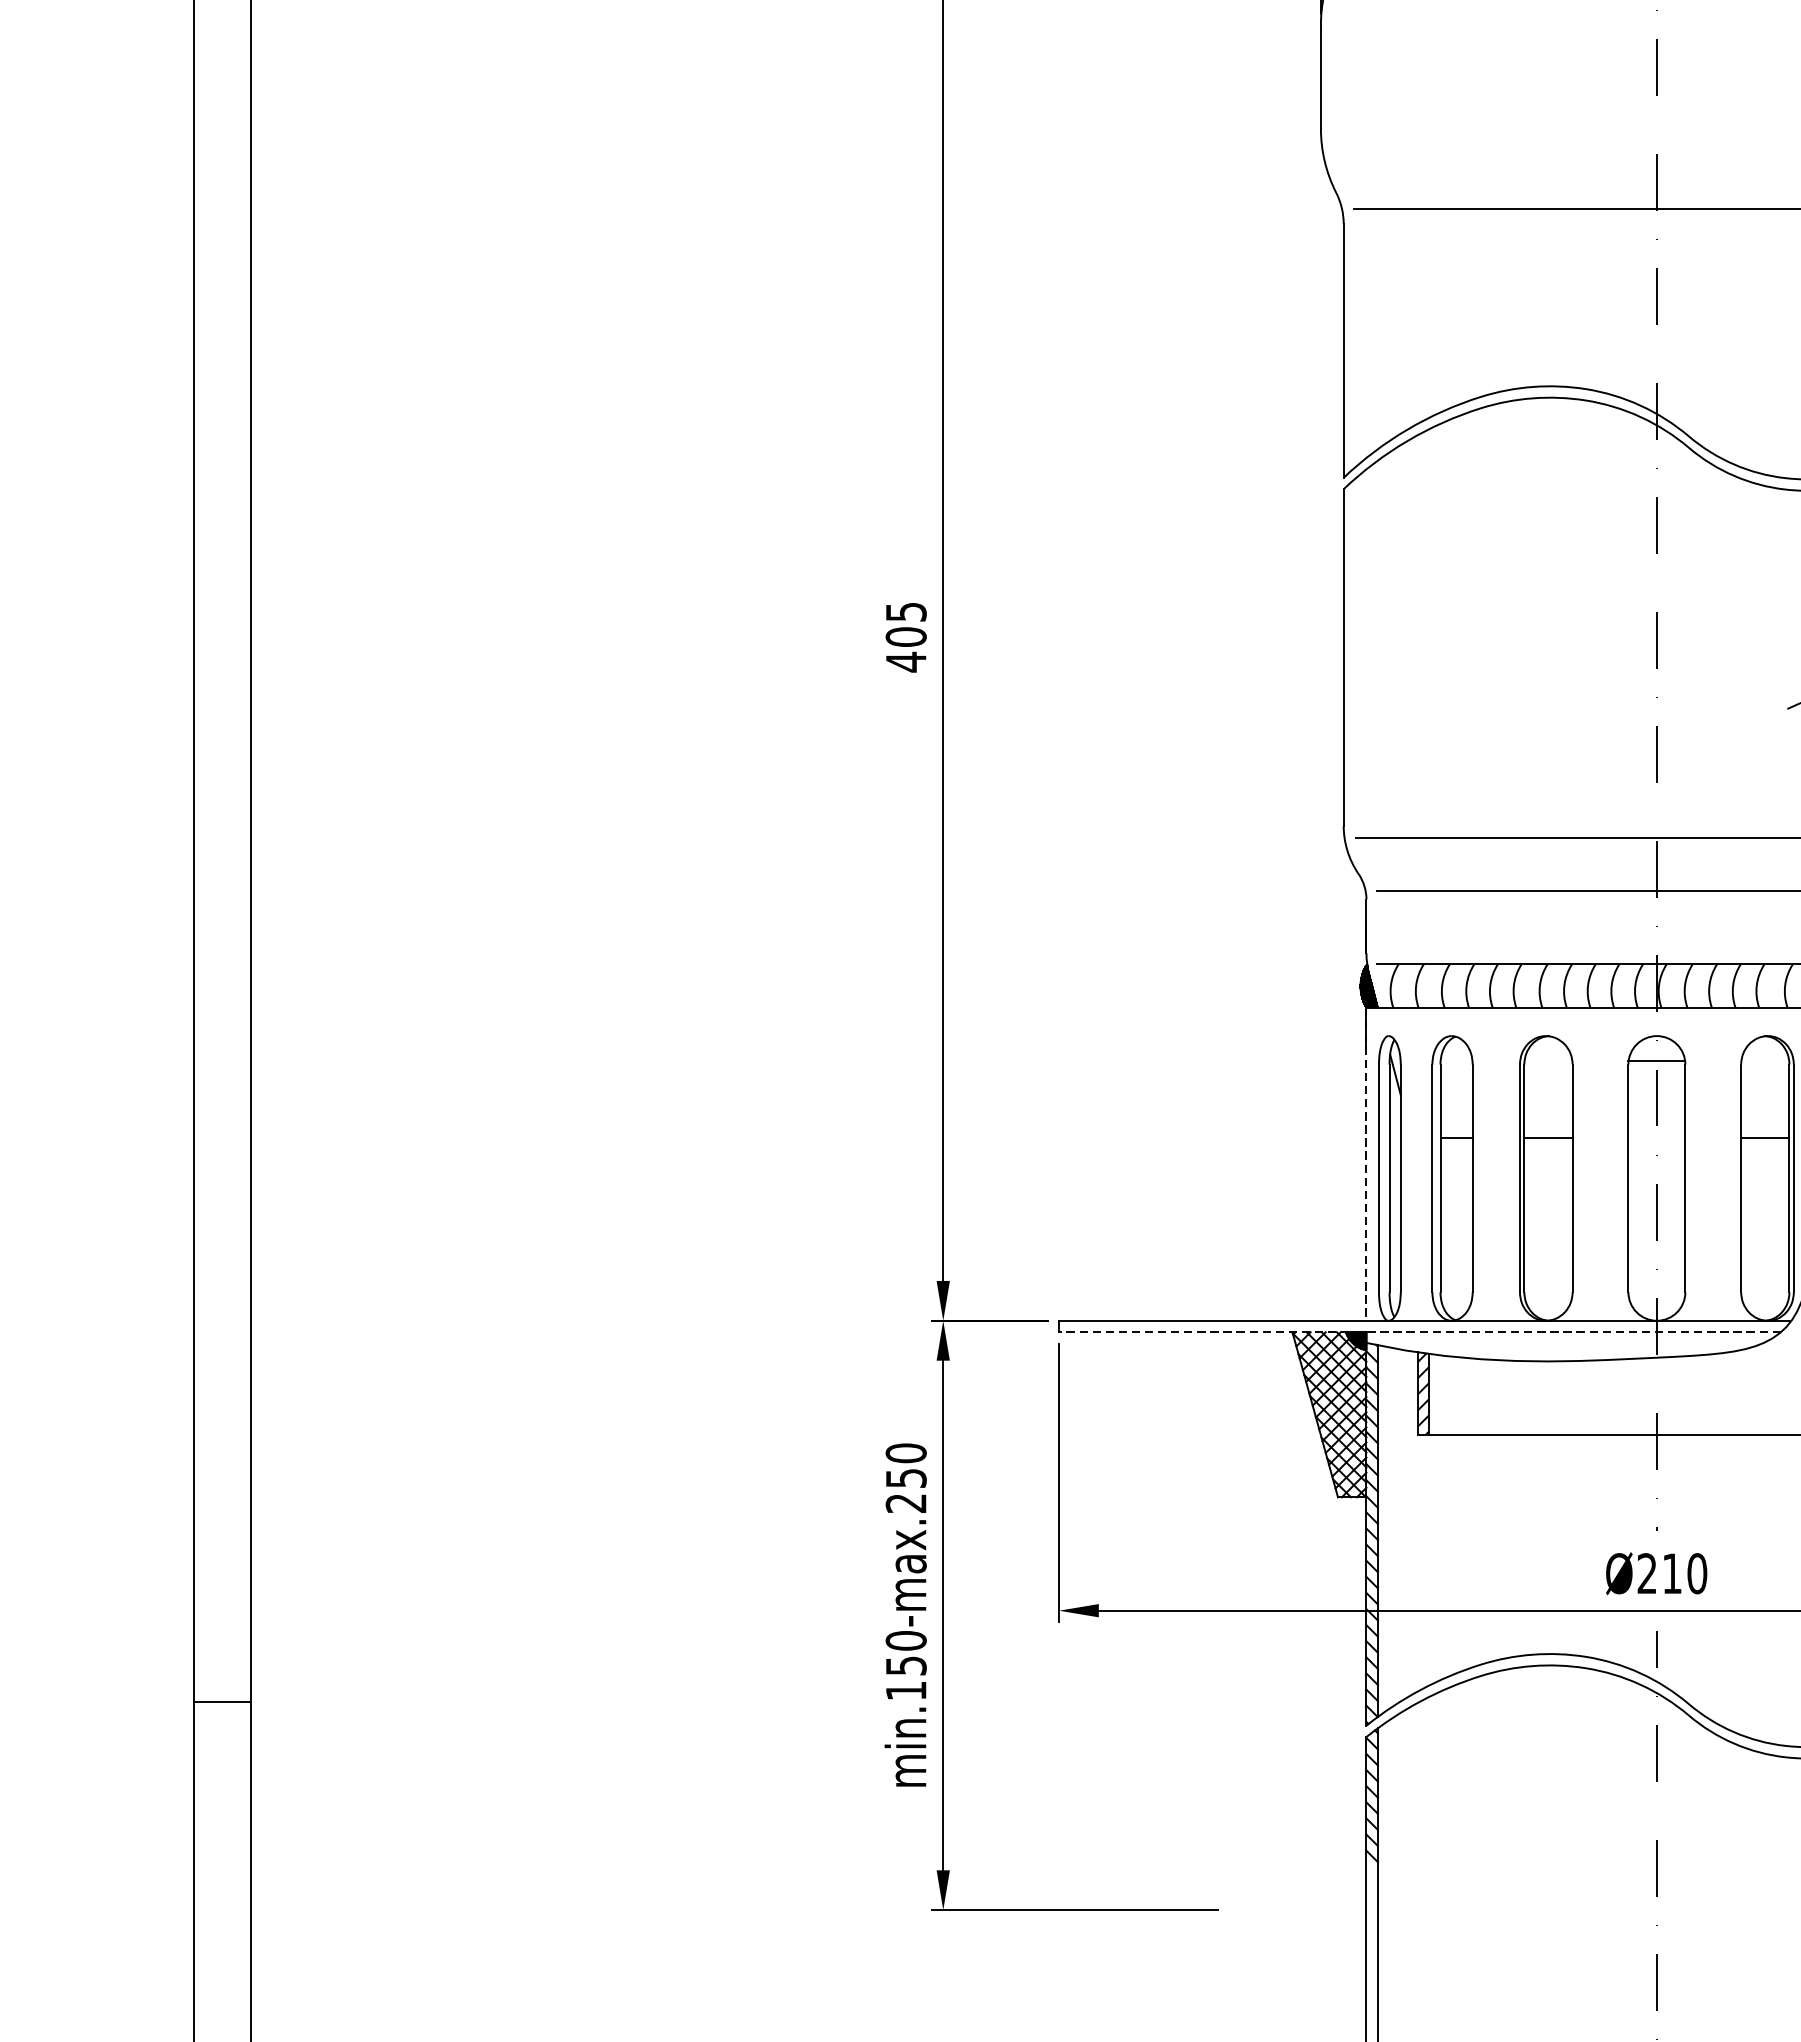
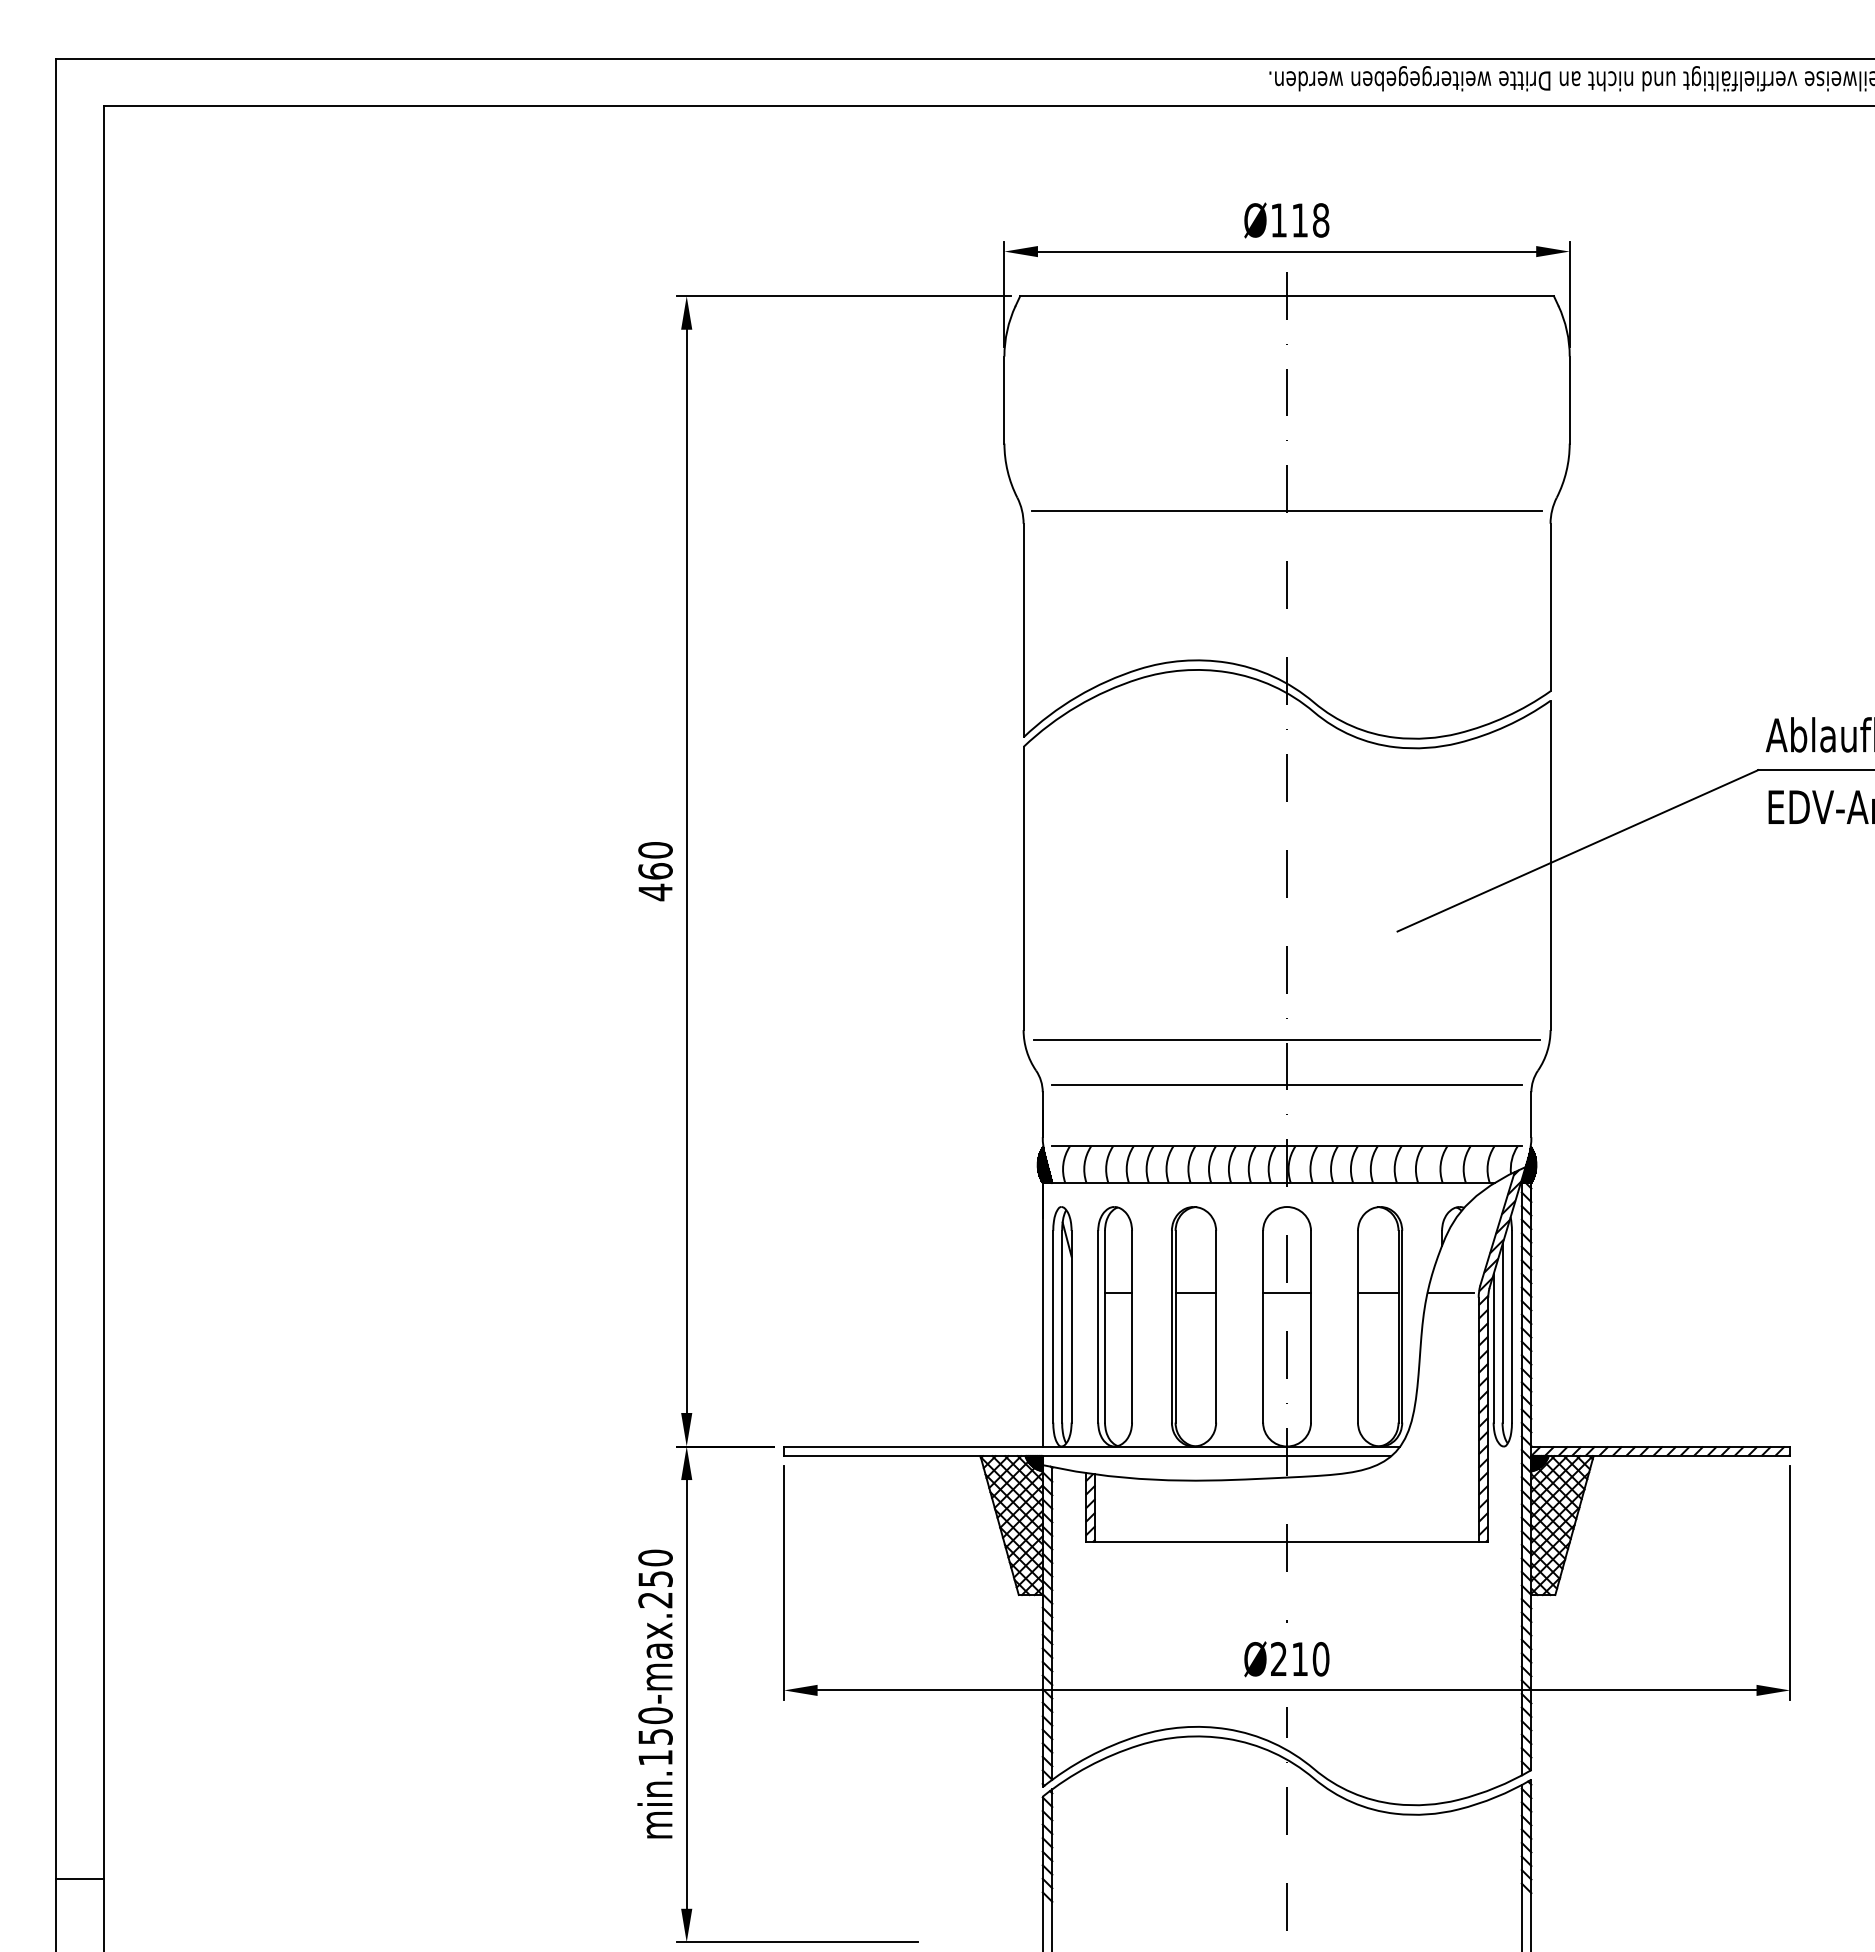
text: (906, 624) -> (655, 860), 405 -> 460
line: (1657, 1060) -> (1287, 1292), moved
line: (1366, 1163) -> (1042, 1314), dashed -> solid
line: (1419, 1332) -> (1087, 1456), dashed -> solid
line: (222, 1701) -> (80, 1878), moved

